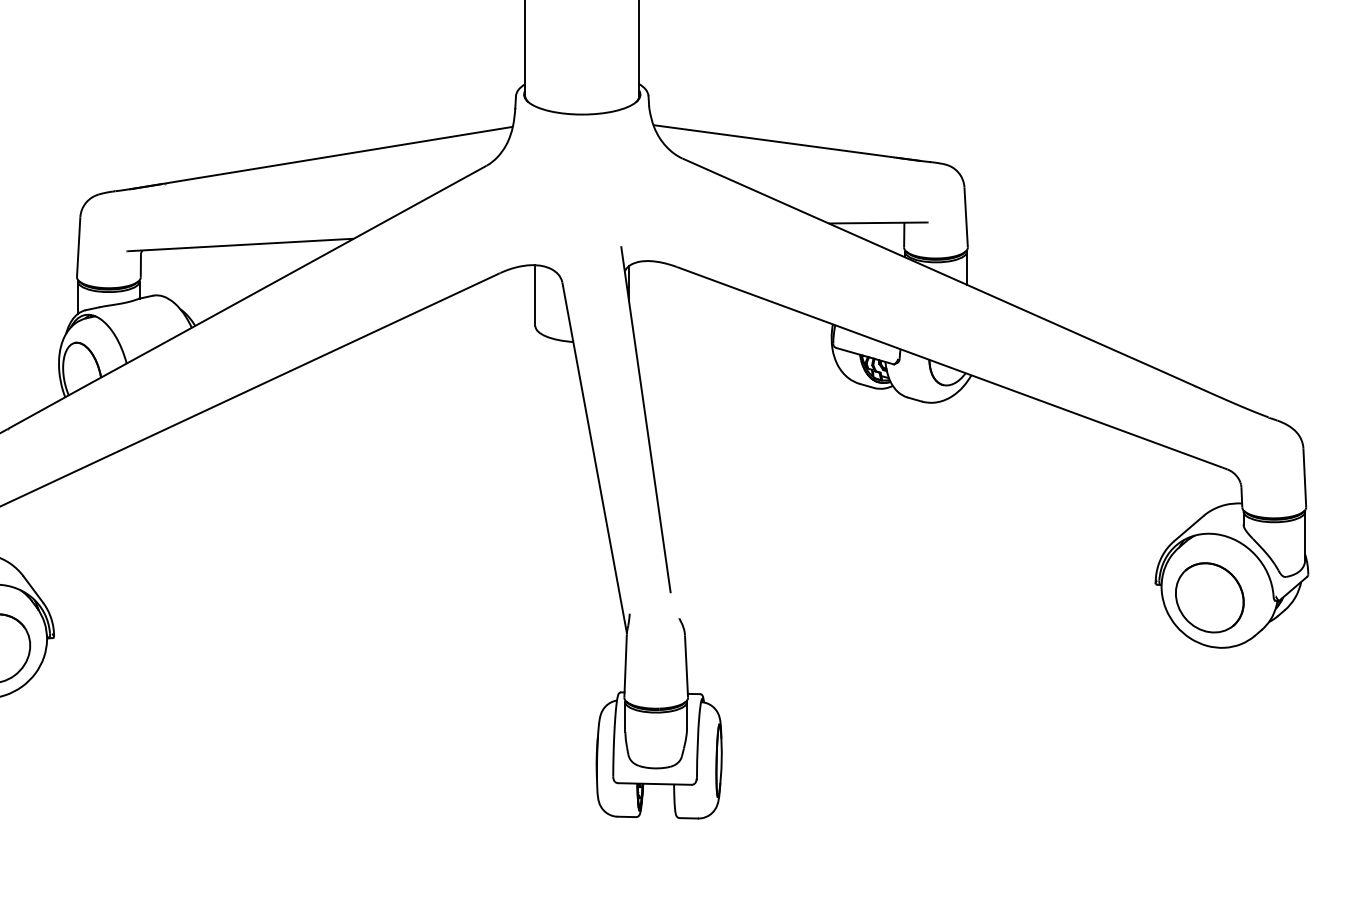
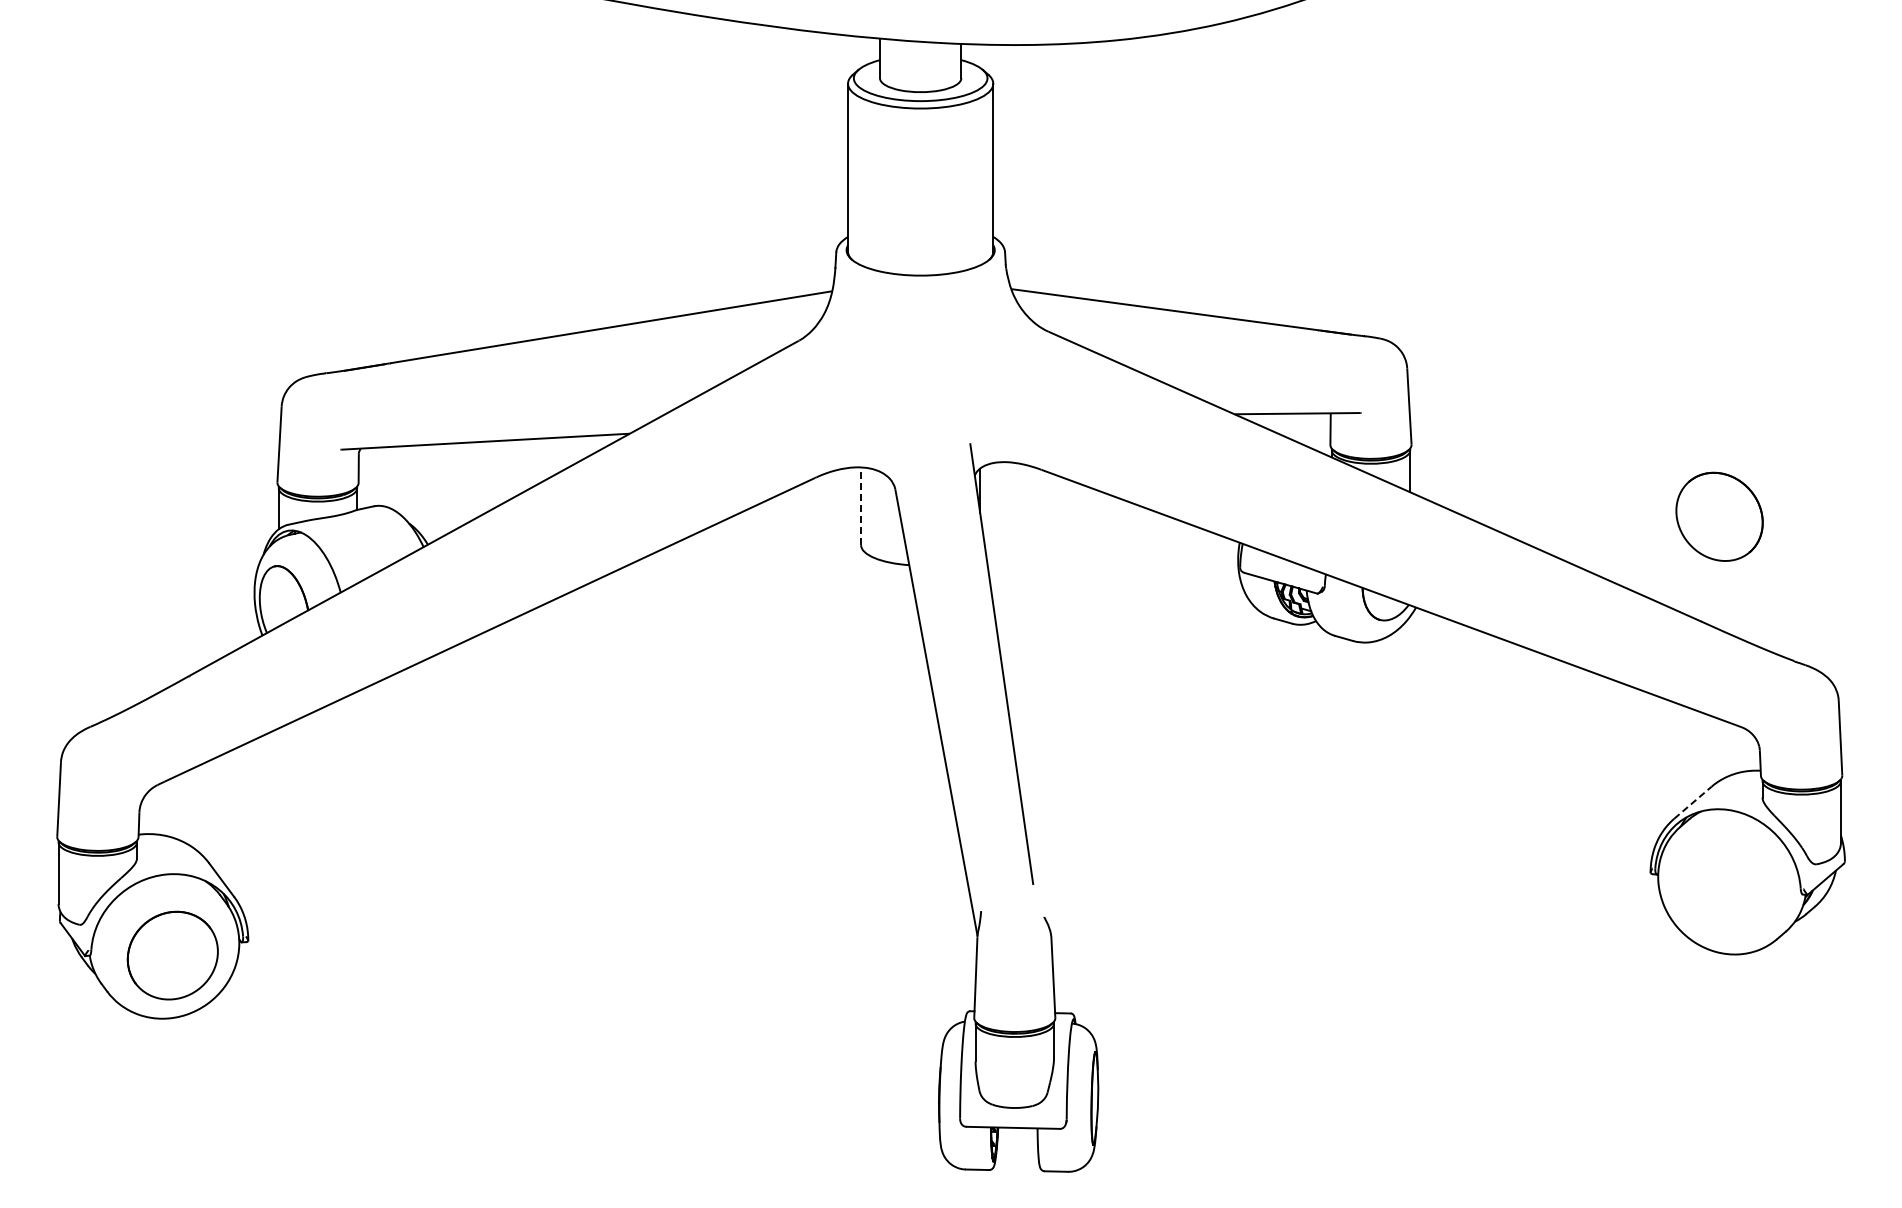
line: (535, 295) -> (861, 506), solid -> dashed
line: (1188, 528) -> (1692, 802), solid -> dashed
part: (1209, 597) -> (1719, 516), moved

